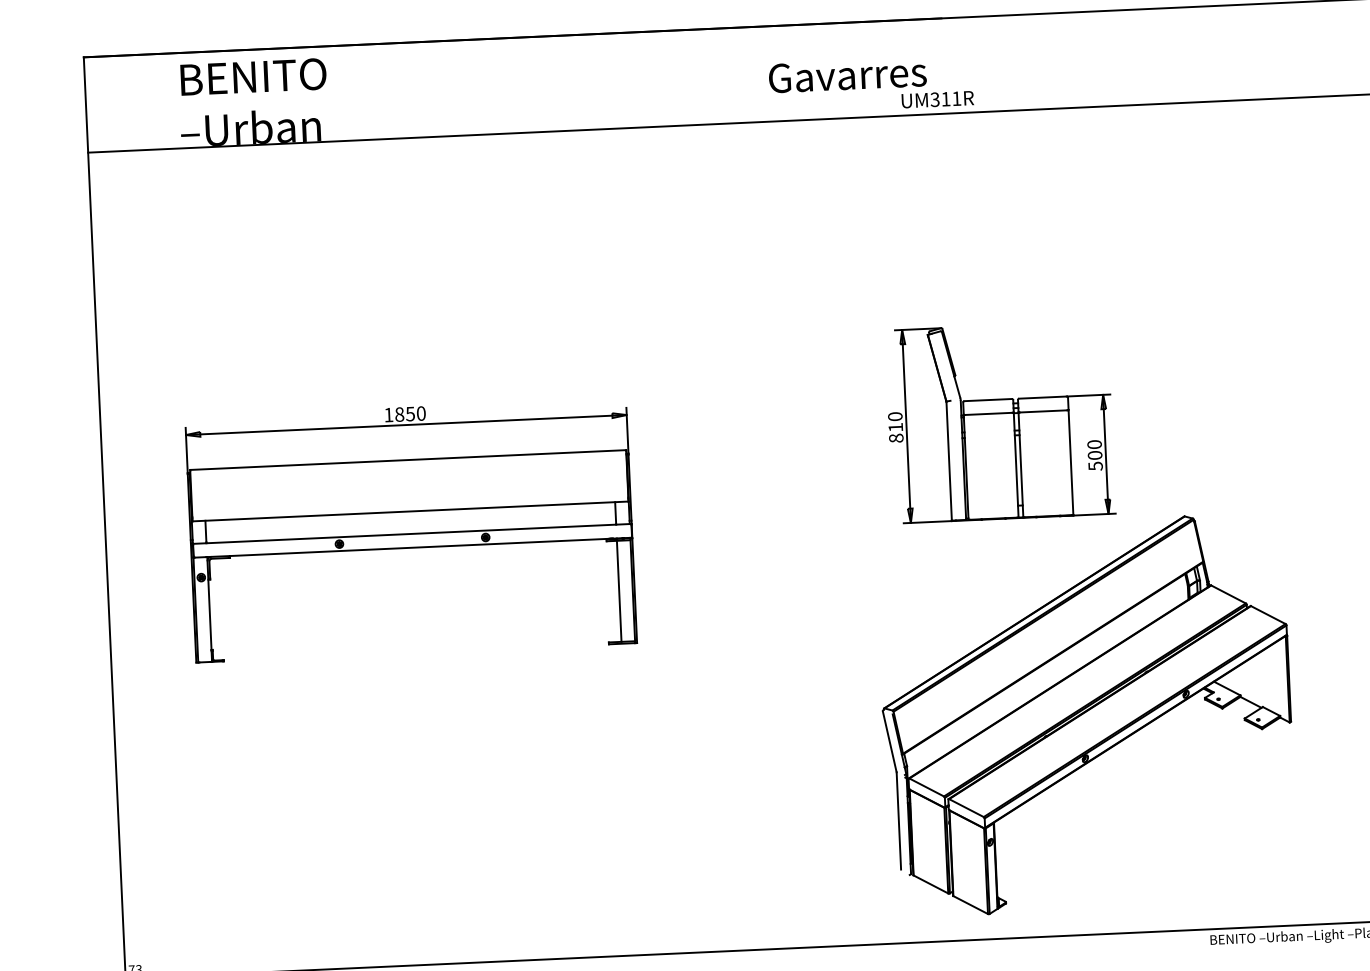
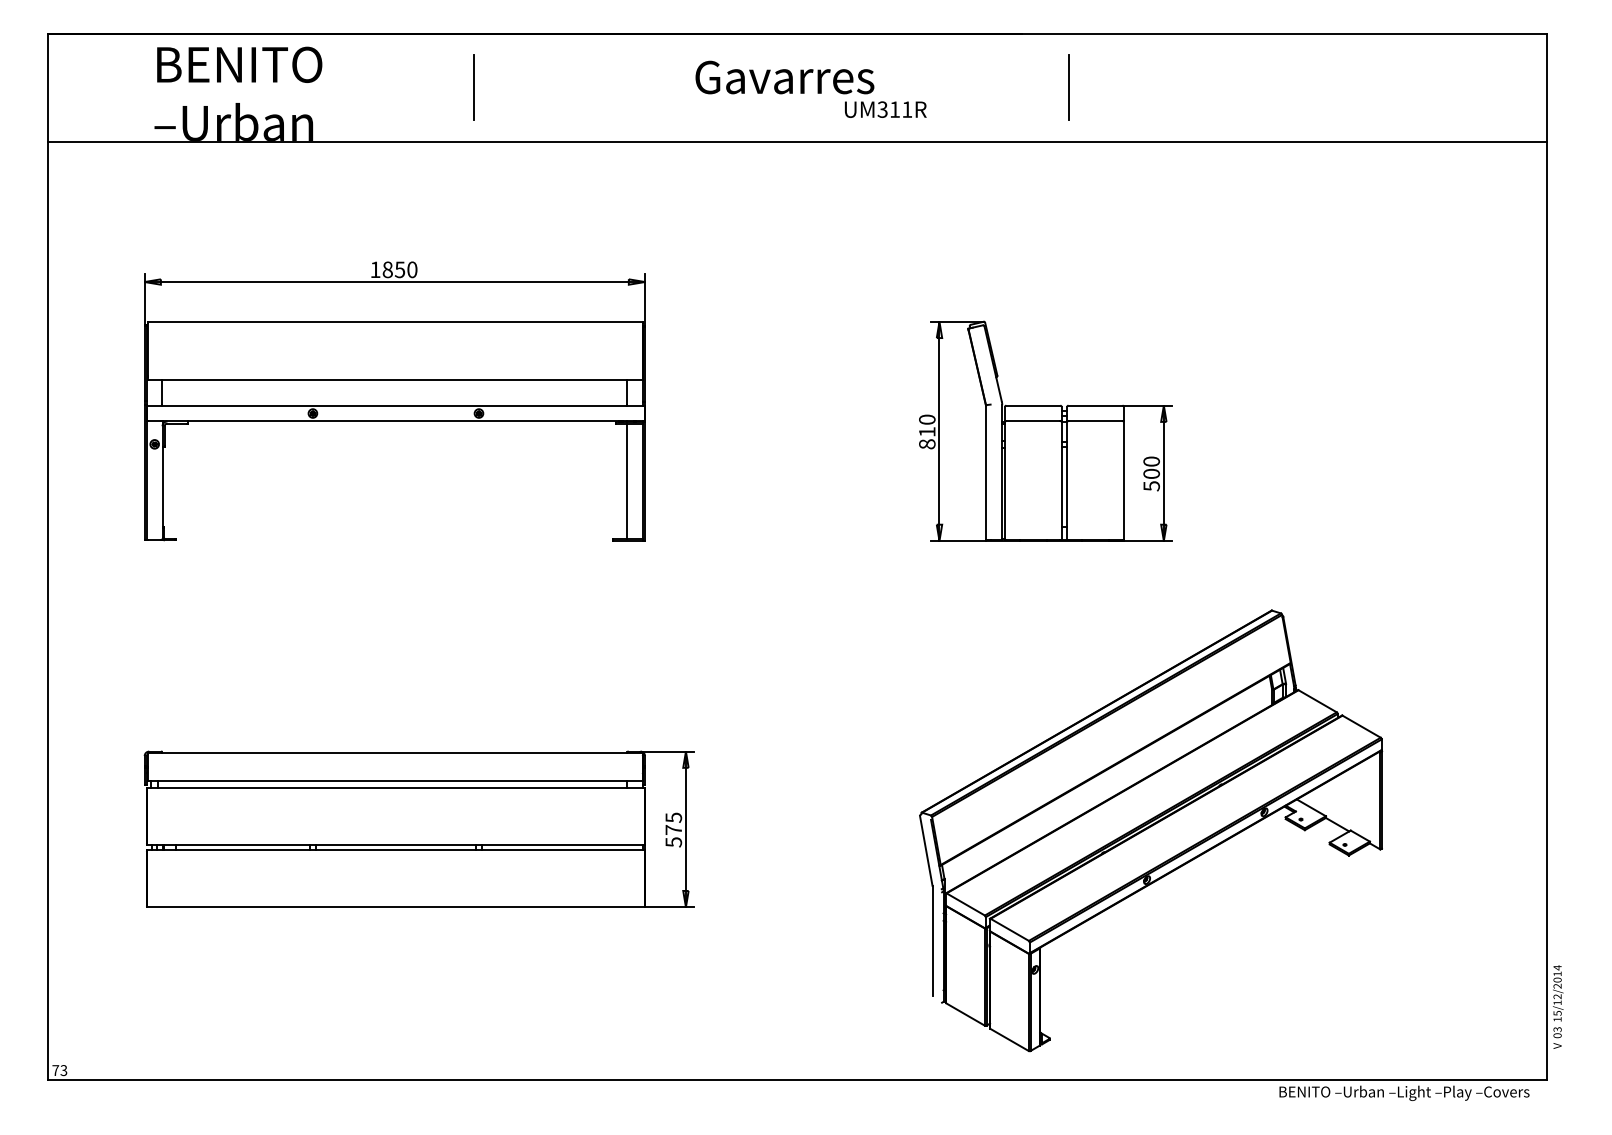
line: (984, 63) -> (1068, 87), added
text: (870, 83) -> (810, 88), moved
line: (460, 87) -> (473, 87), added
part: (999, 421) -> (1045, 430), moved
part: (410, 530) -> (394, 401), moved
part: (441, 742) -> (418, 828), added

